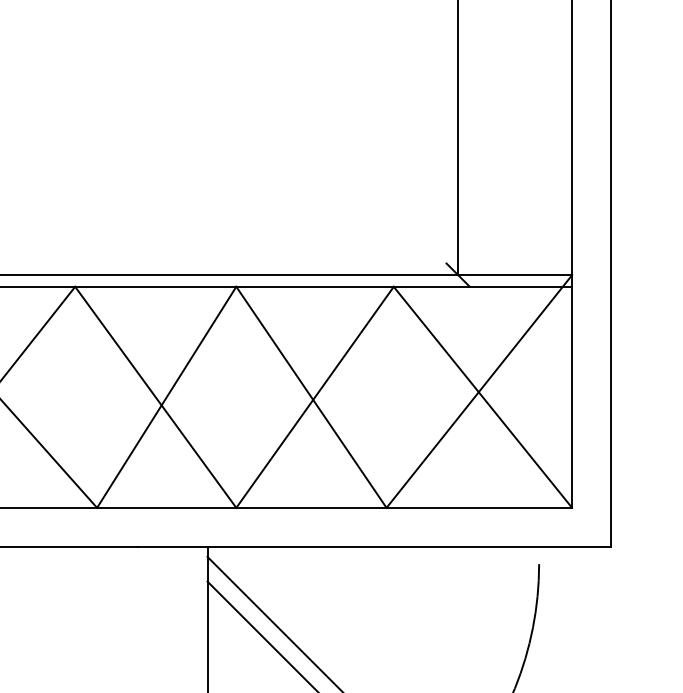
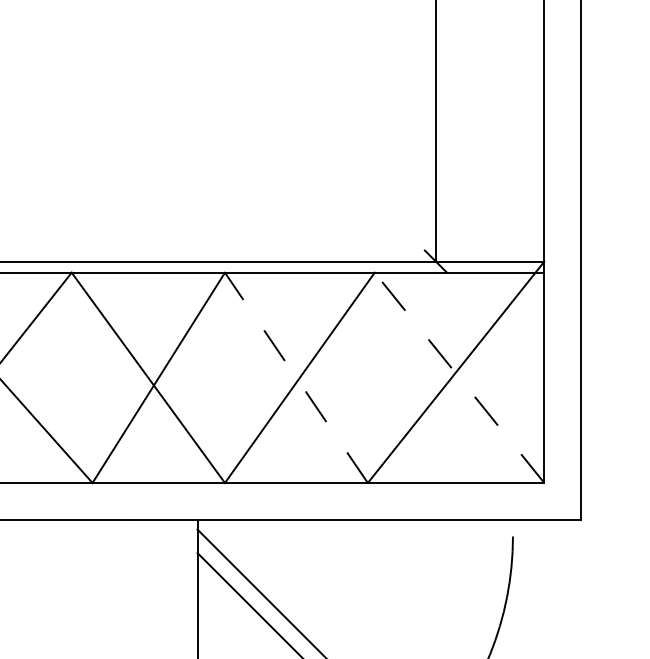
line: (482, 396) -> (459, 377), solid -> dashed
line: (311, 397) -> (296, 378), solid -> dashed

